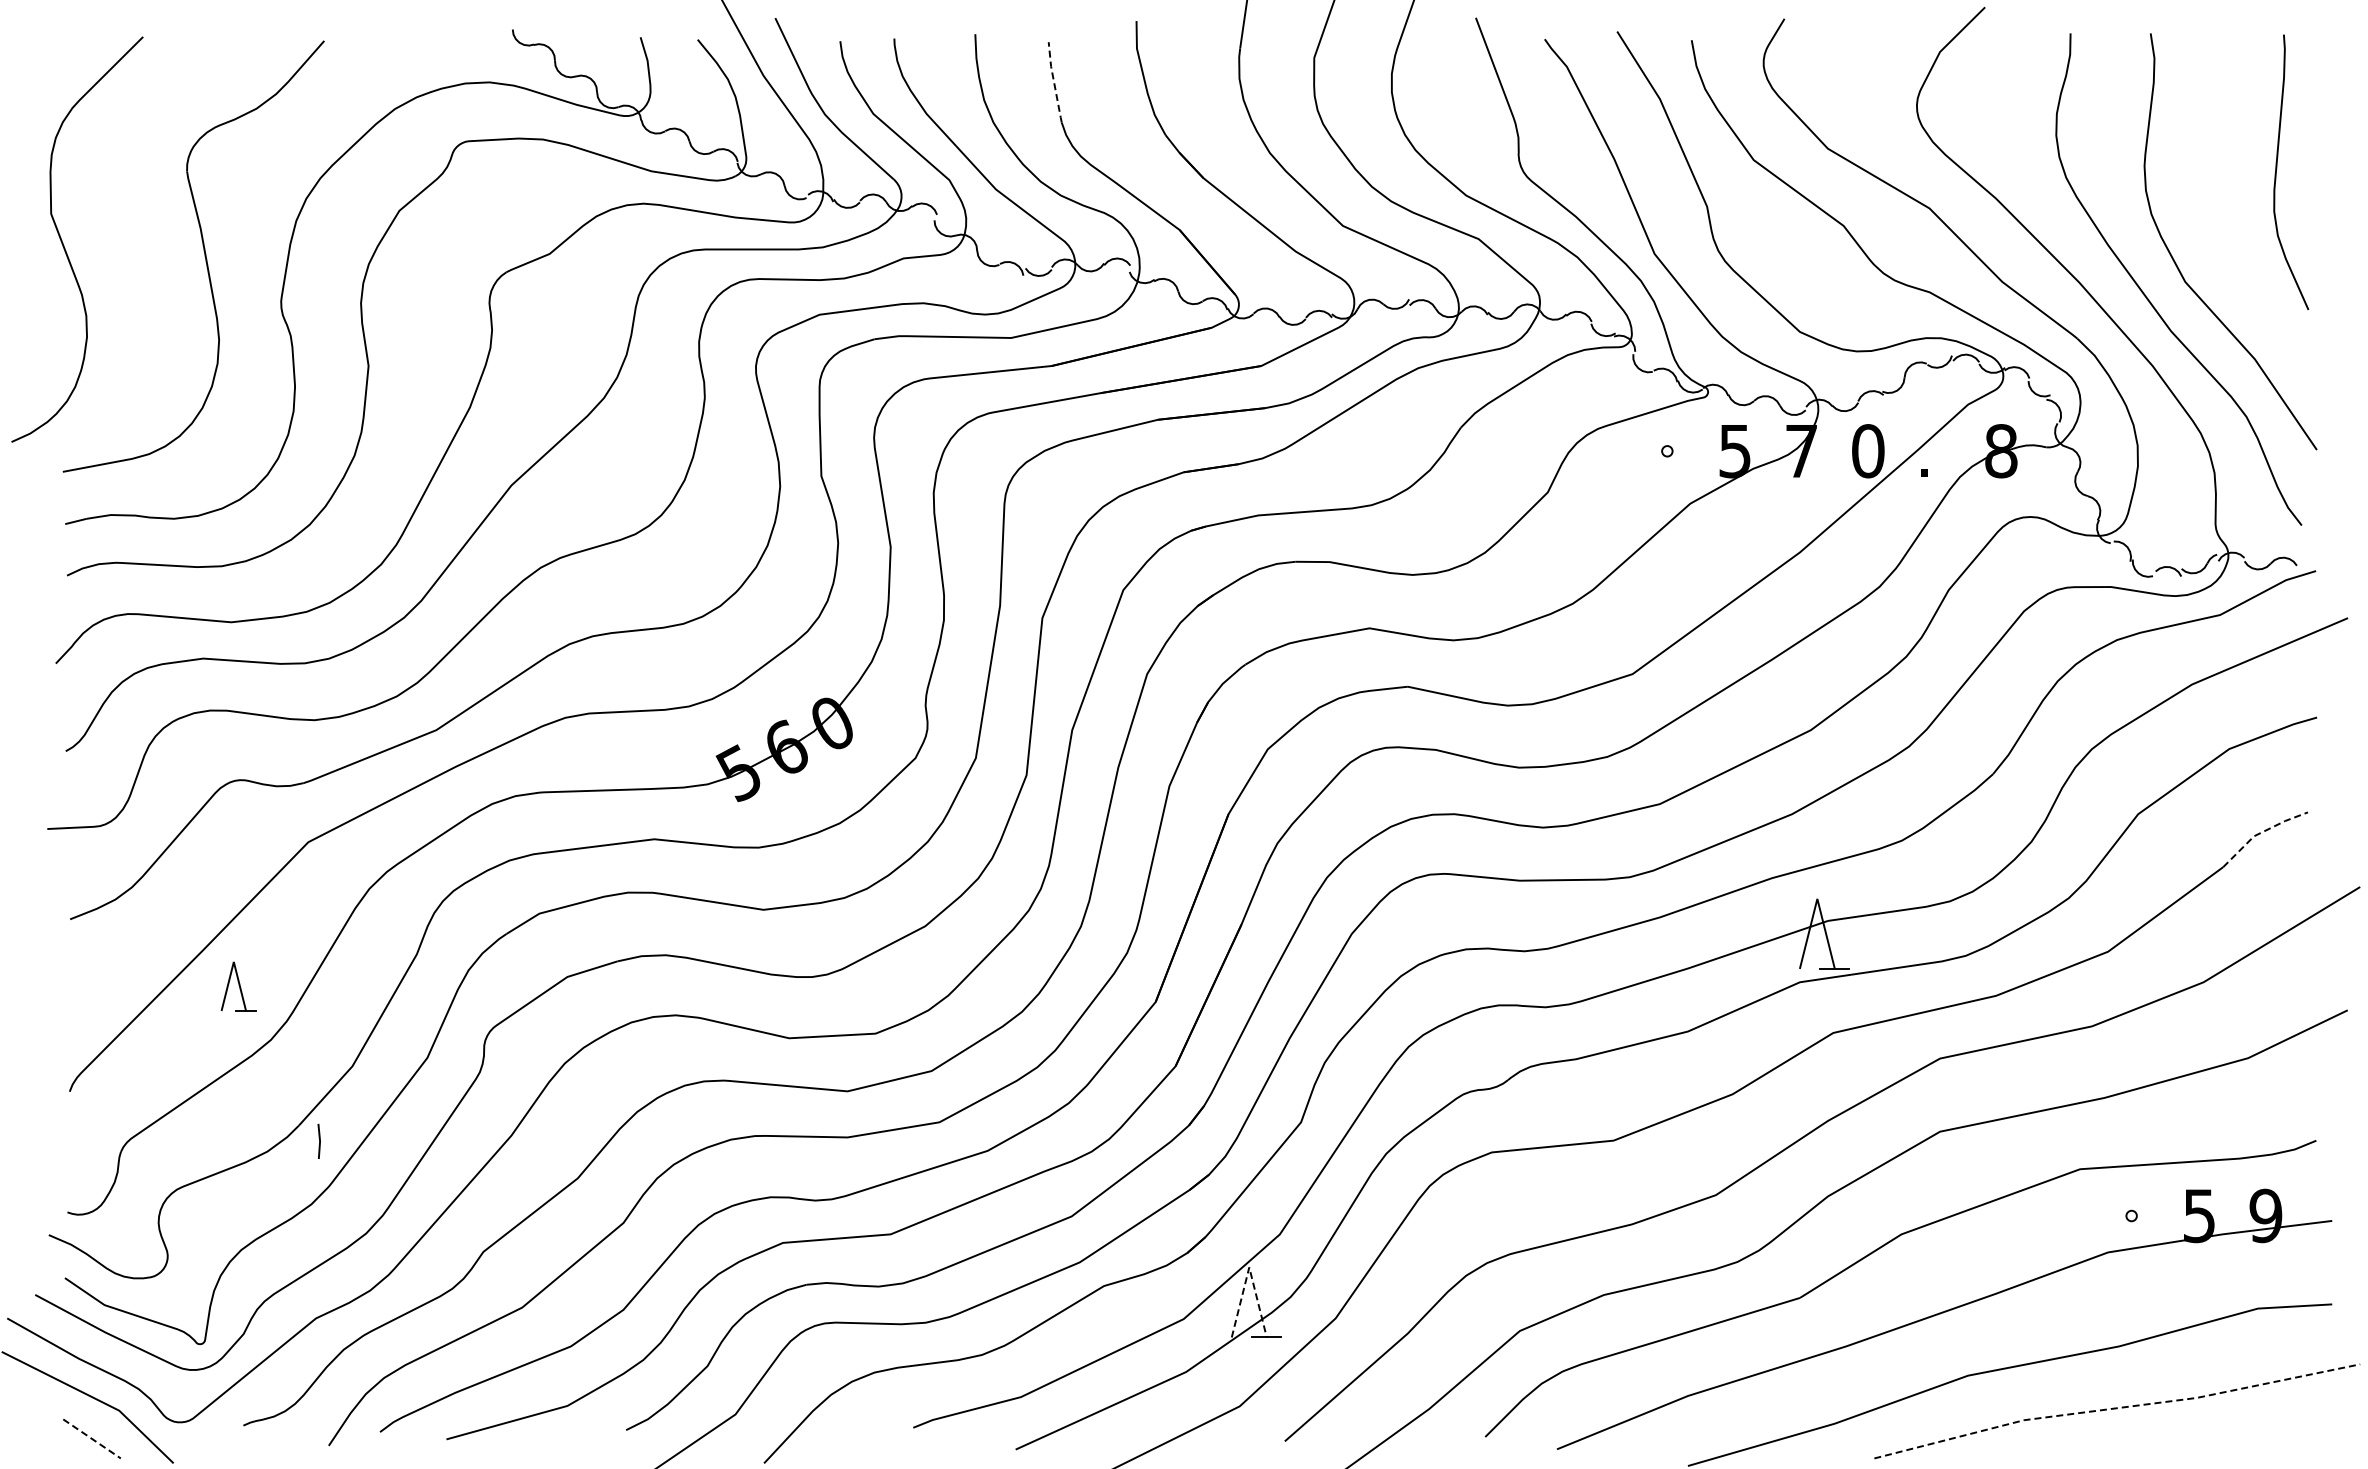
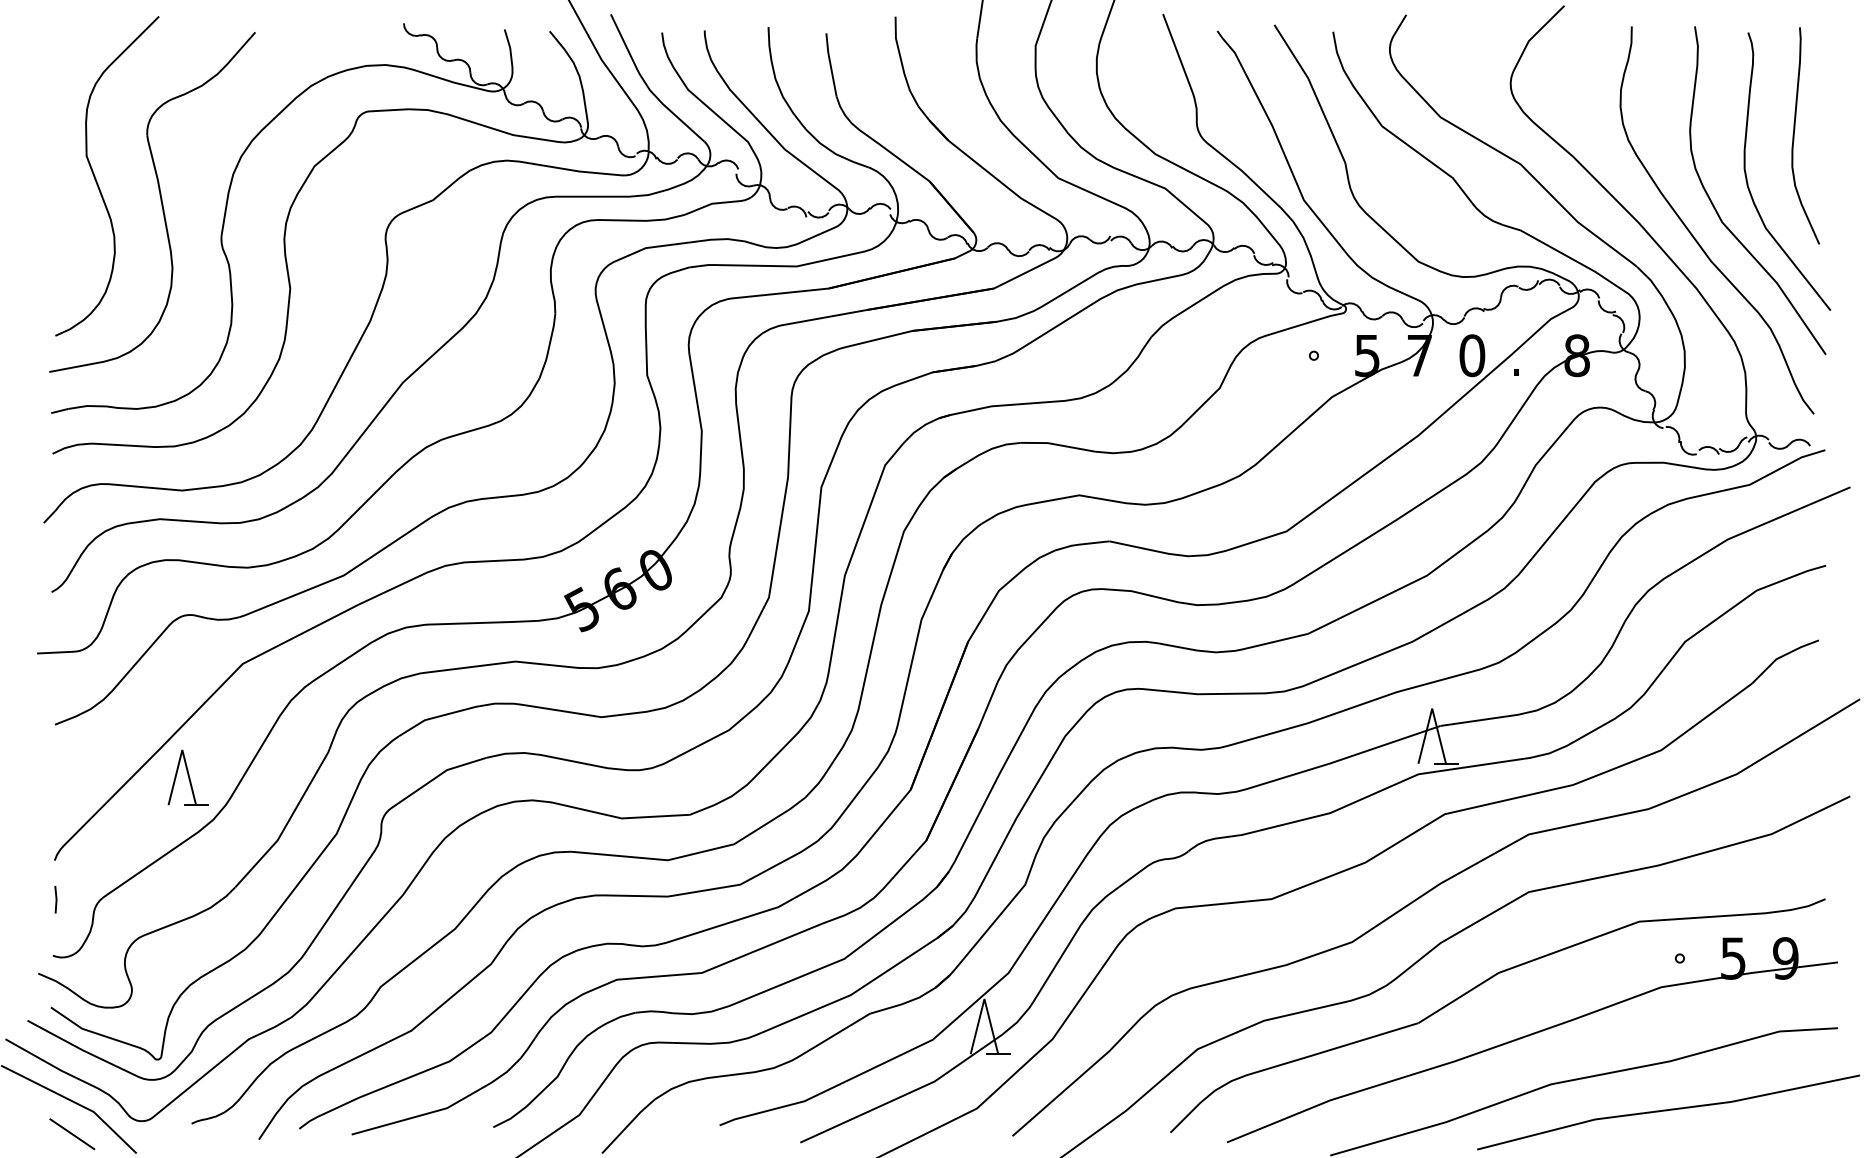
line: (1054, 81) -> (830, 64), dashed -> solid
curve: (2217, 228) -> (1747, 180), added
curve: (63, 242) -> (96, 178), moved
line: (2261, 832) -> (1782, 656), dashed -> solid
part: (238, 986) -> (187, 777), size x1.43
line: (319, 1140) -> (56, 899), moved
line: (1249, 1267) -> (984, 999), dashed -> solid
line: (2117, 1408) -> (1668, 1110), dashed -> solid
line: (92, 1438) -> (72, 1133), dashed -> solid

